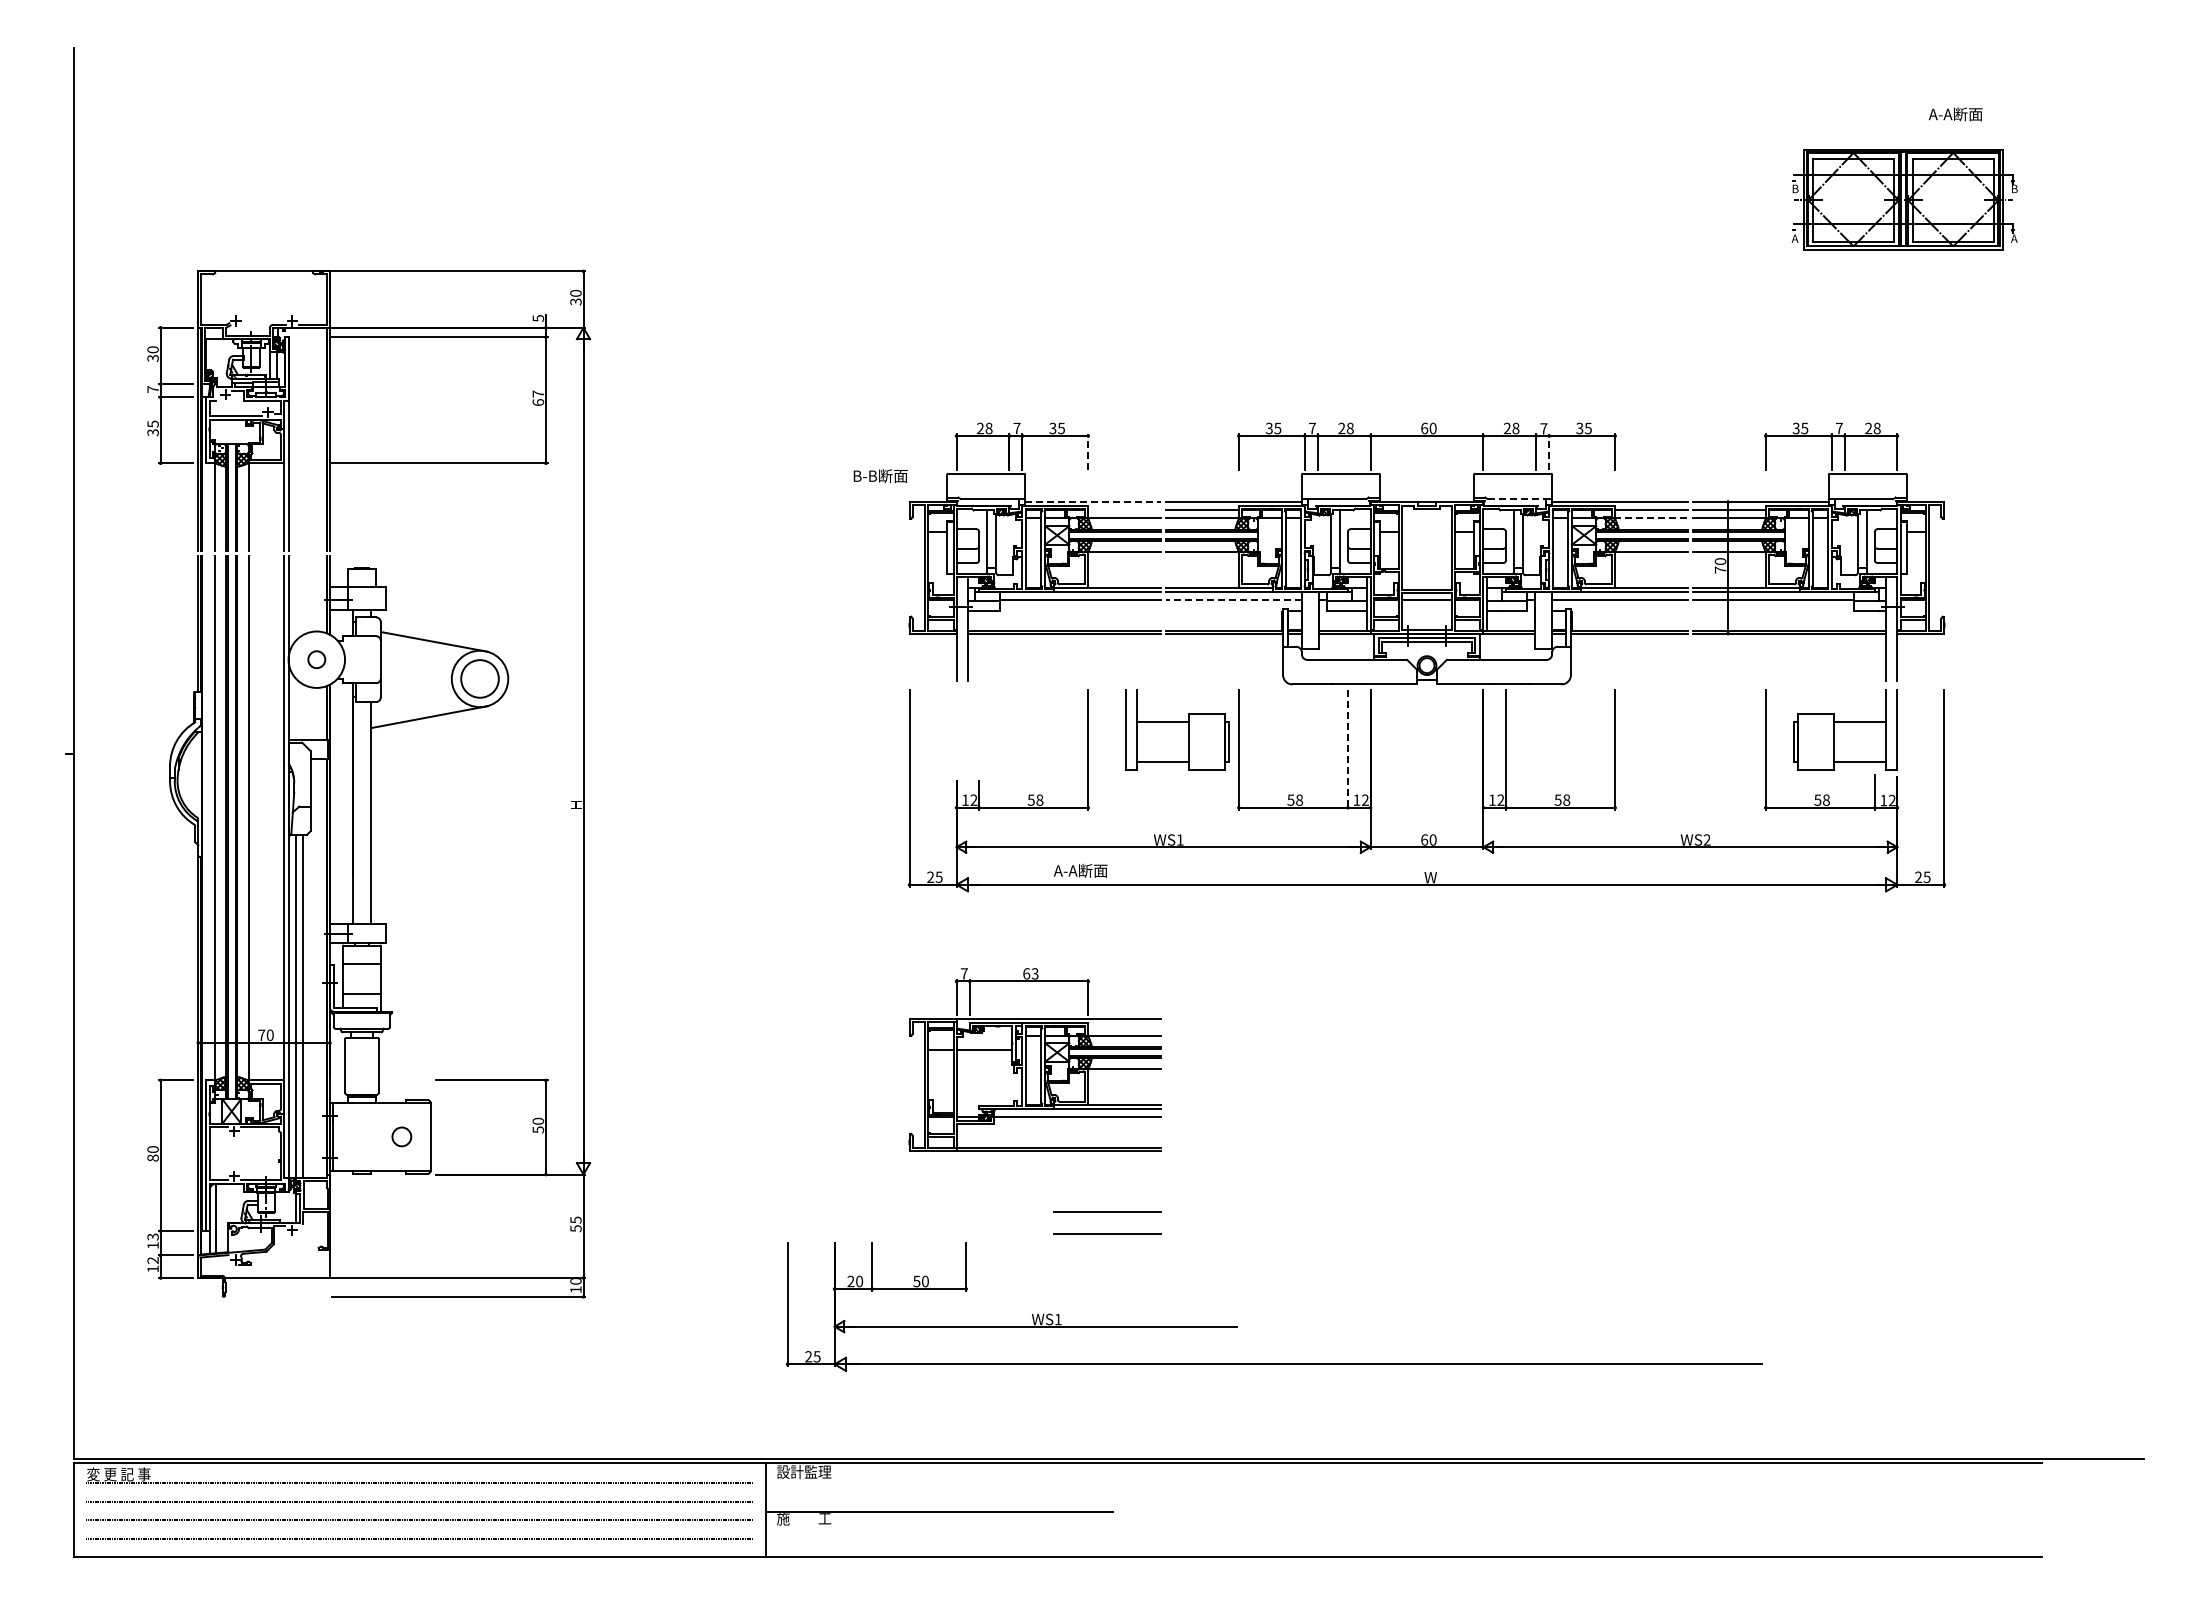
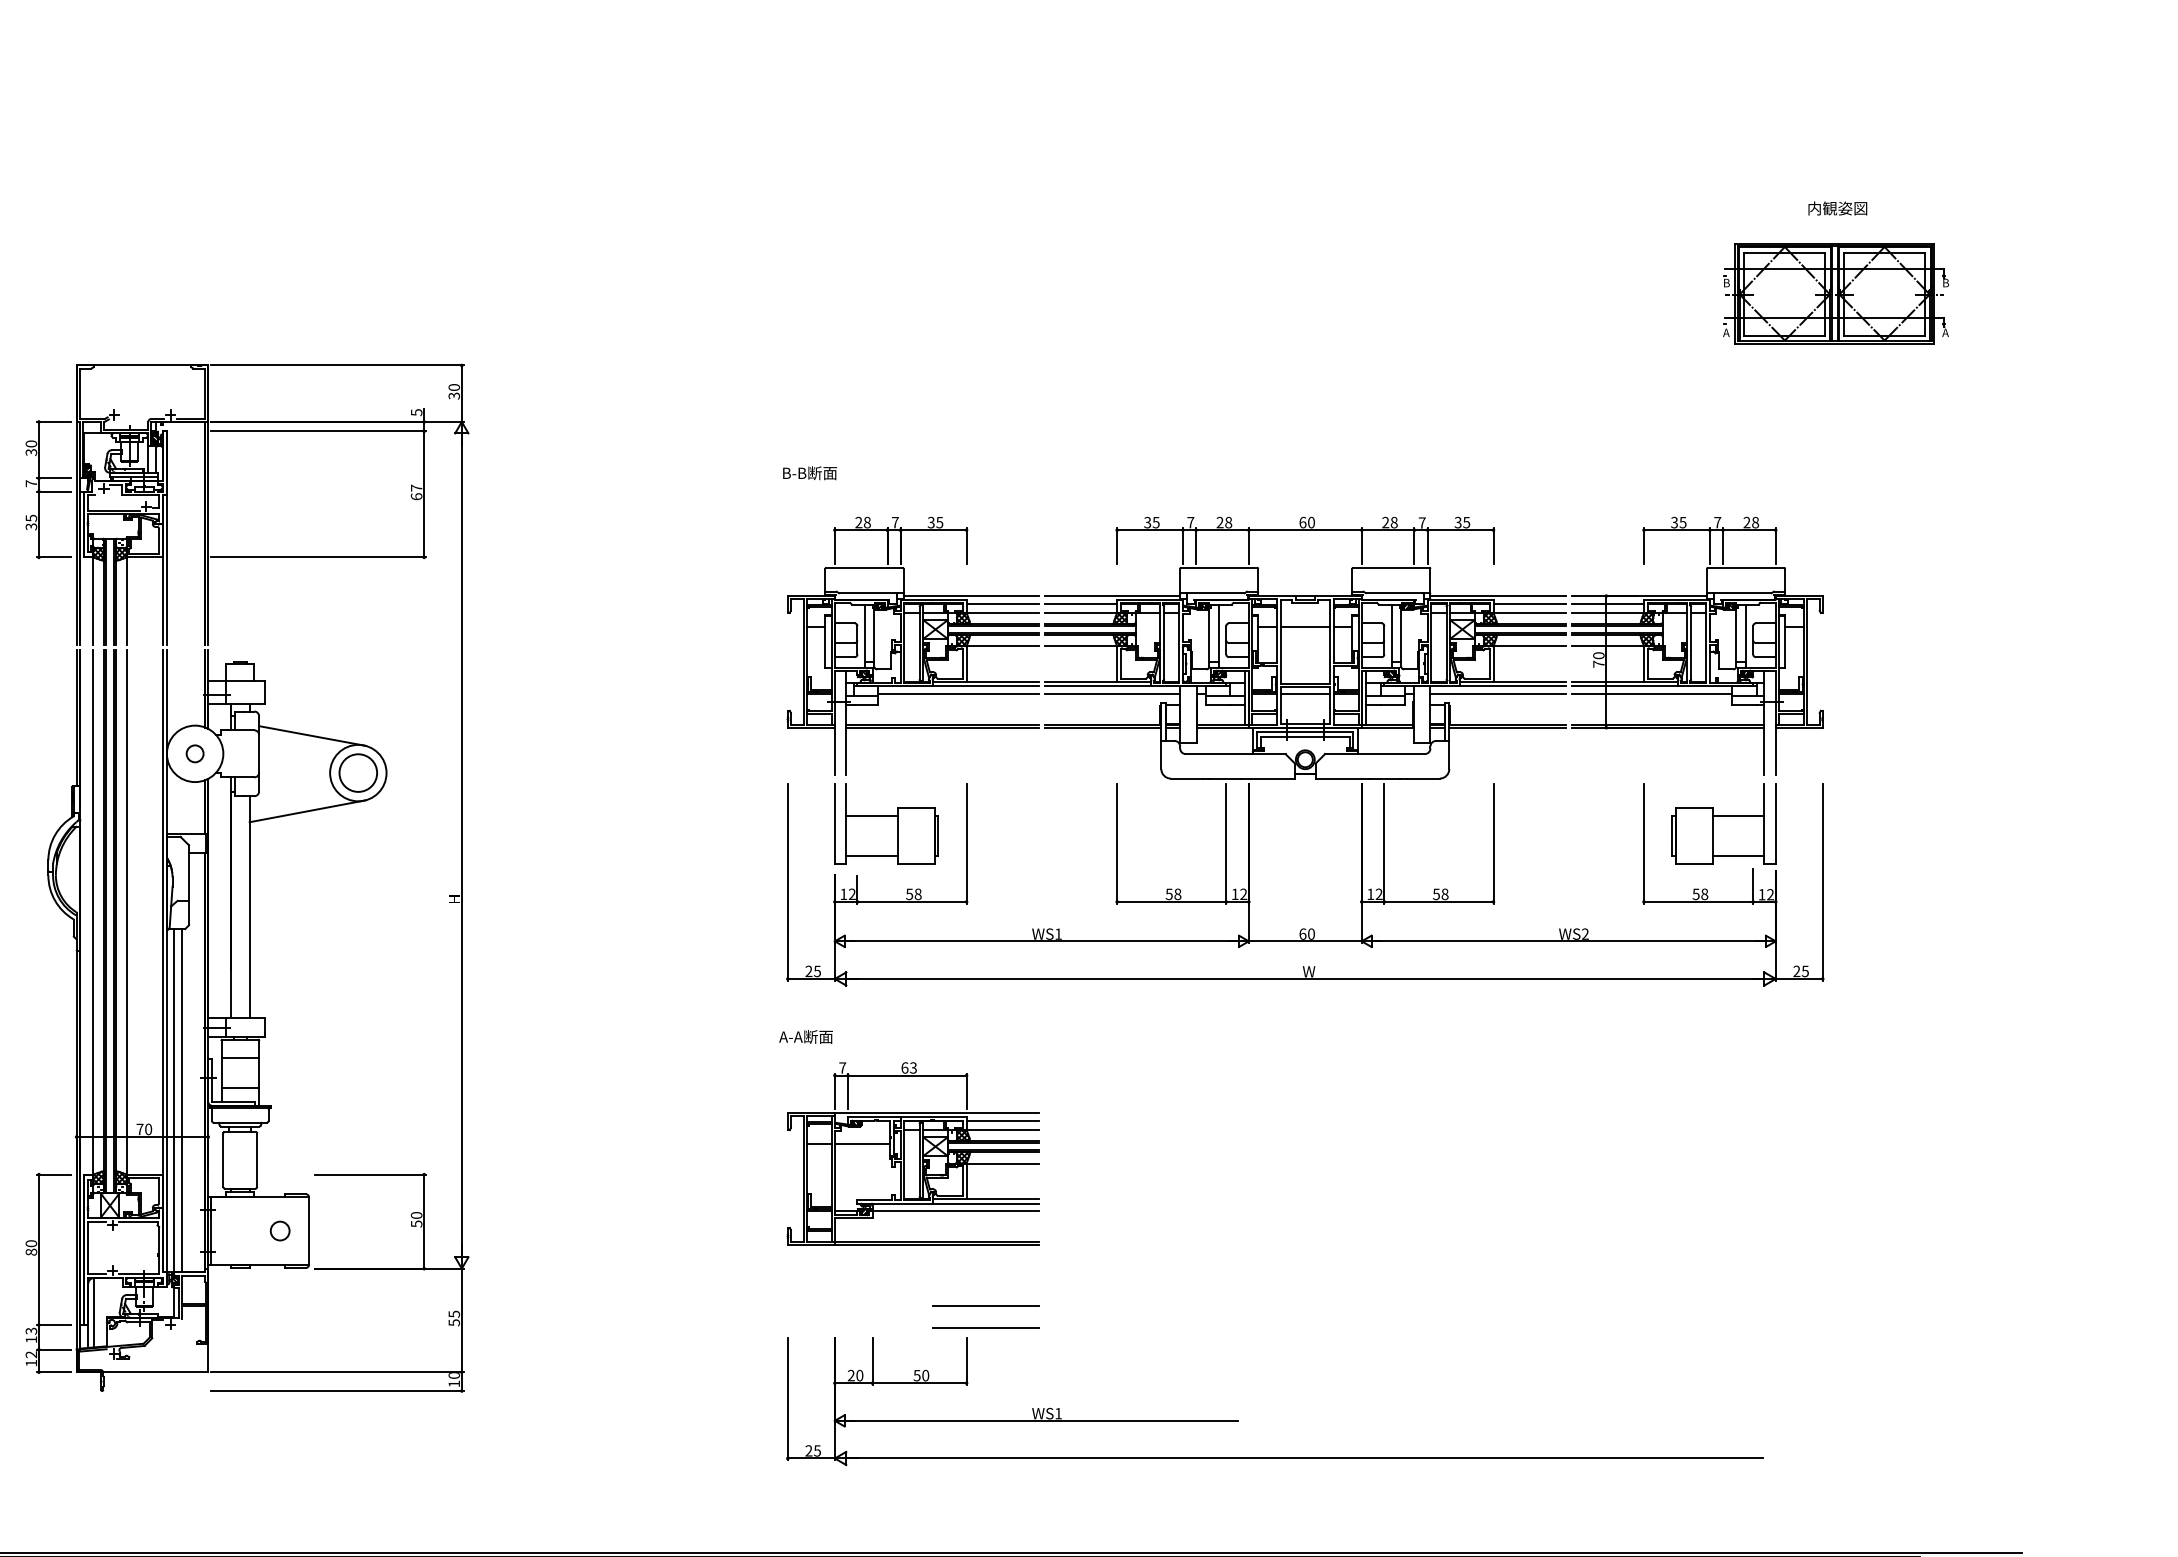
text: (1958, 114) -> (1836, 208), A-A断面 -> 内観姿図
part: (1904, 199) -> (1835, 293), moved
line: (1088, 452) -> (966, 546), dashed -> solid
line: (1549, 452) -> (1427, 546), dashed -> solid
text: (880, 475) -> (809, 472), moved
line: (1516, 499) -> (1394, 593), dashed -> solid
line: (1093, 501) -> (971, 595), dashed -> solid
line: (1124, 509) -> (1002, 603), added
line: (1650, 518) -> (1528, 612), dashed -> solid
line: (1426, 532) -> (1304, 626), added
line: (1234, 599) -> (1112, 693), dashed -> solid
part: (1177, 729) -> (886, 823), moved
line: (1347, 749) -> (1225, 843), dashed -> solid
text: (1080, 870) -> (805, 1036), moved
line: (1124, 1026) -> (1002, 1120), added
part: (1237, 1326) -> (1237, 1420), moved

